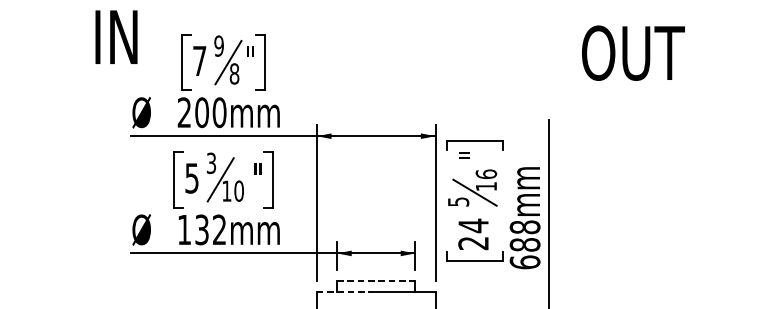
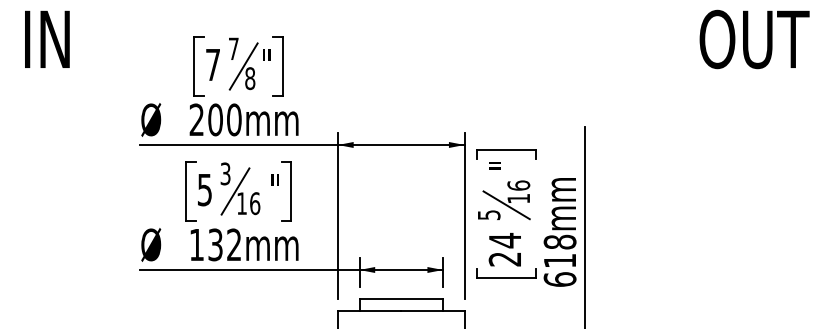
text: (116, 36) -> (47, 38), moved
text: (218, 45) -> (233, 48), 9 -> 7
text: (633, 53) -> (754, 39), moved
text: (239, 191) -> (255, 203), 10 -> 16
text: (524, 244) -> (559, 260), 688mm -> 618mm
line: (376, 281) -> (401, 299), dashed -> solid
line: (346, 292) -> (369, 311), dashed -> solid

